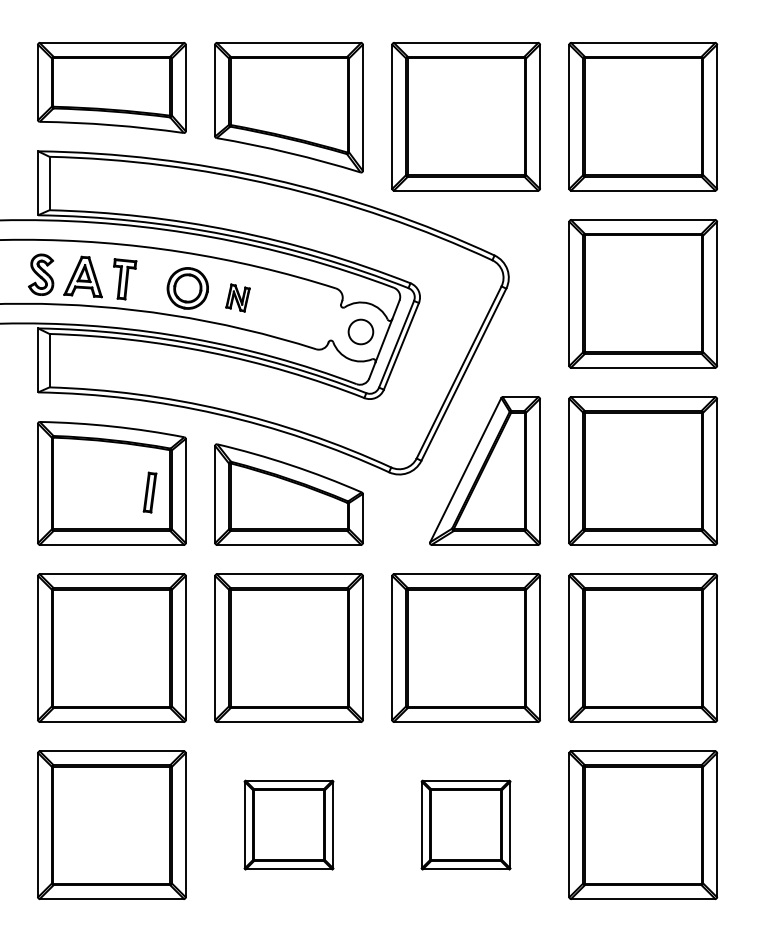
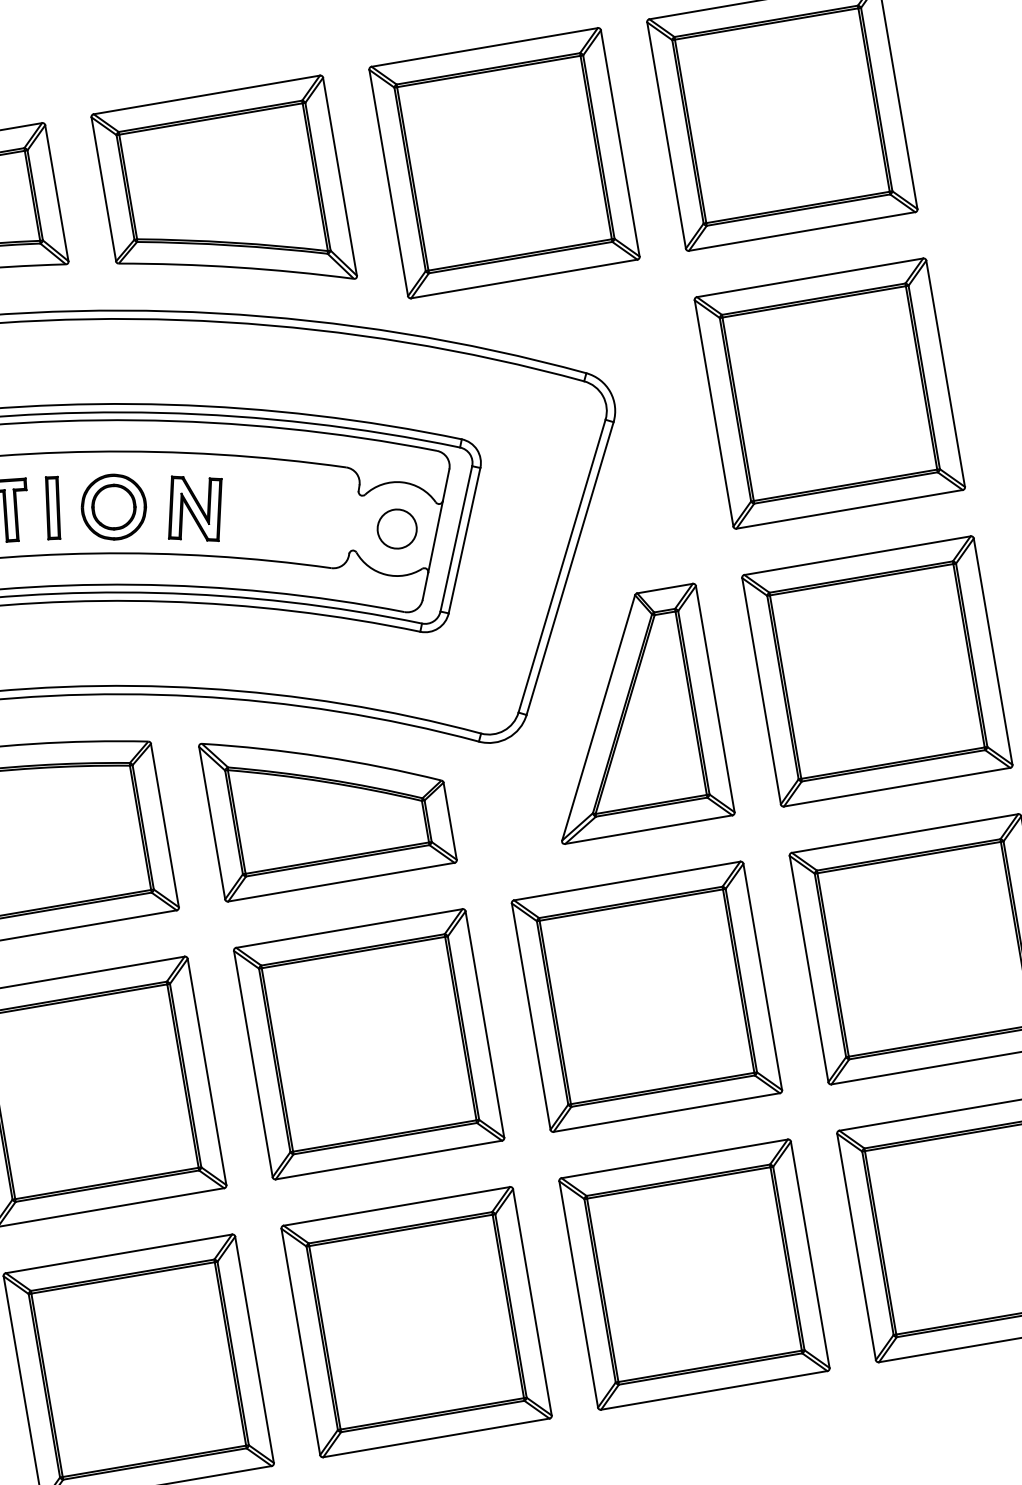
part: (237, 297) -> (194, 508), size x1.67
part: (149, 492) -> (52, 508), moved
part: (288, 824) -> (415, 1321), size x1.67
part: (465, 824) -> (693, 1273), size x1.67

